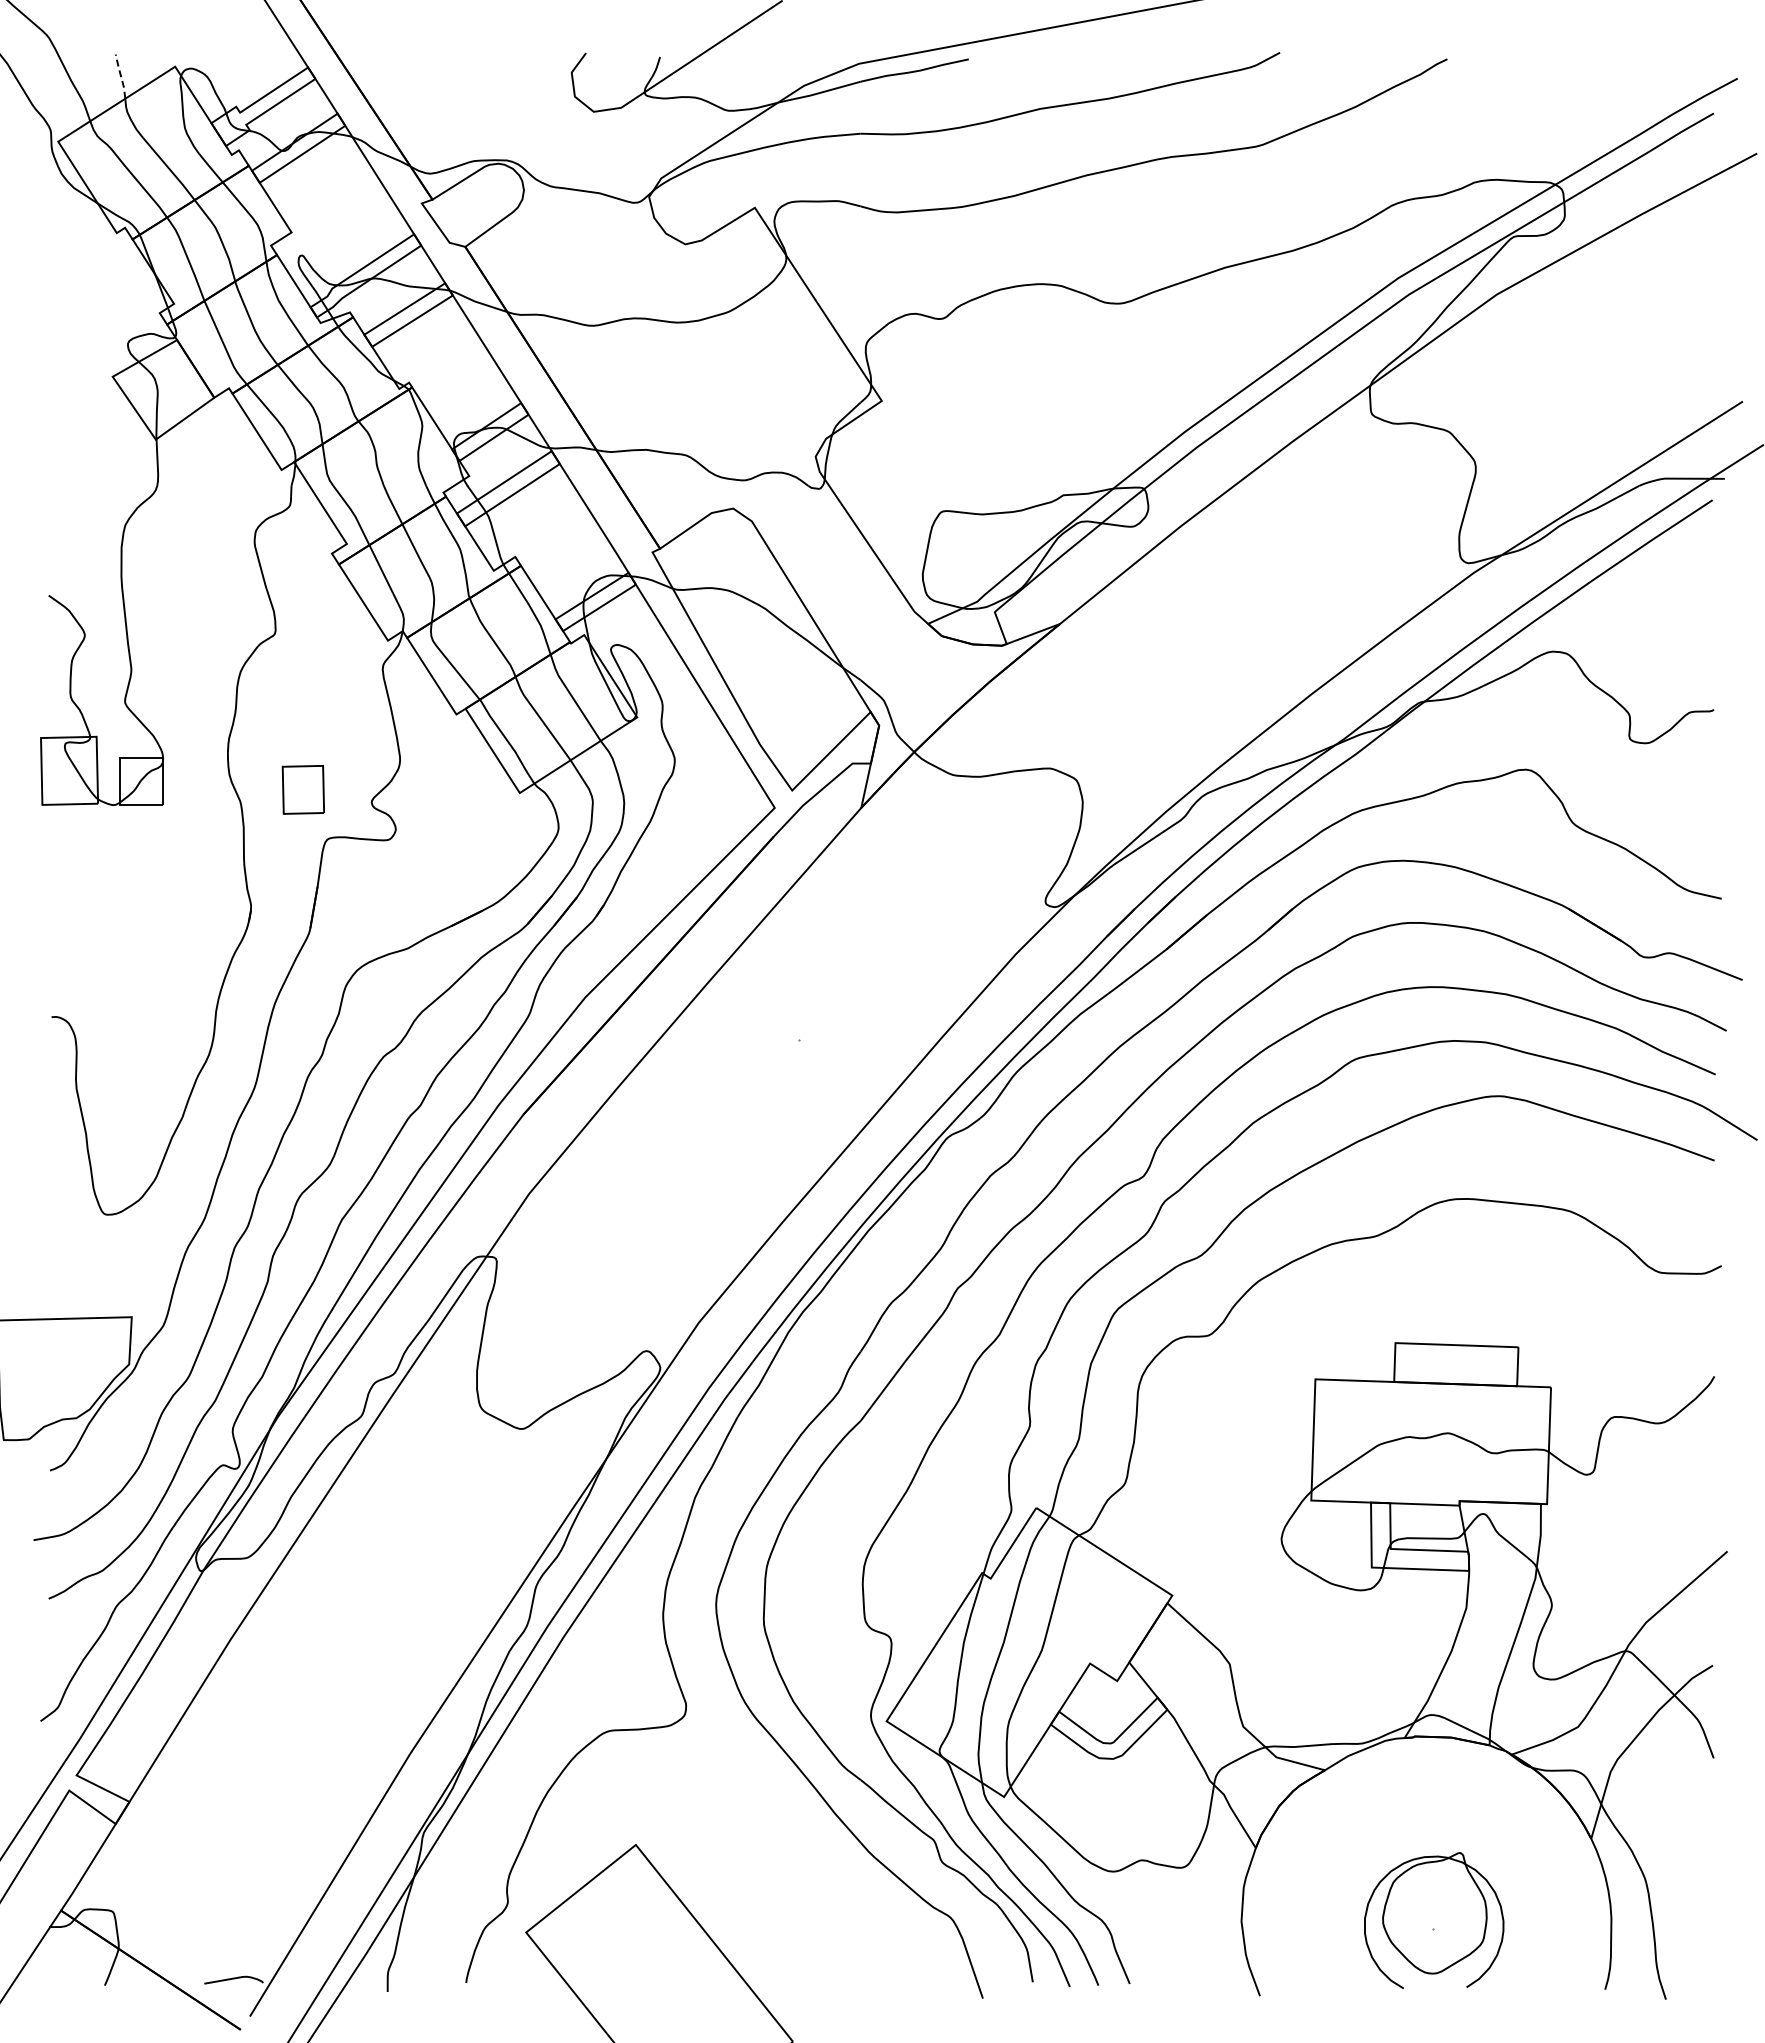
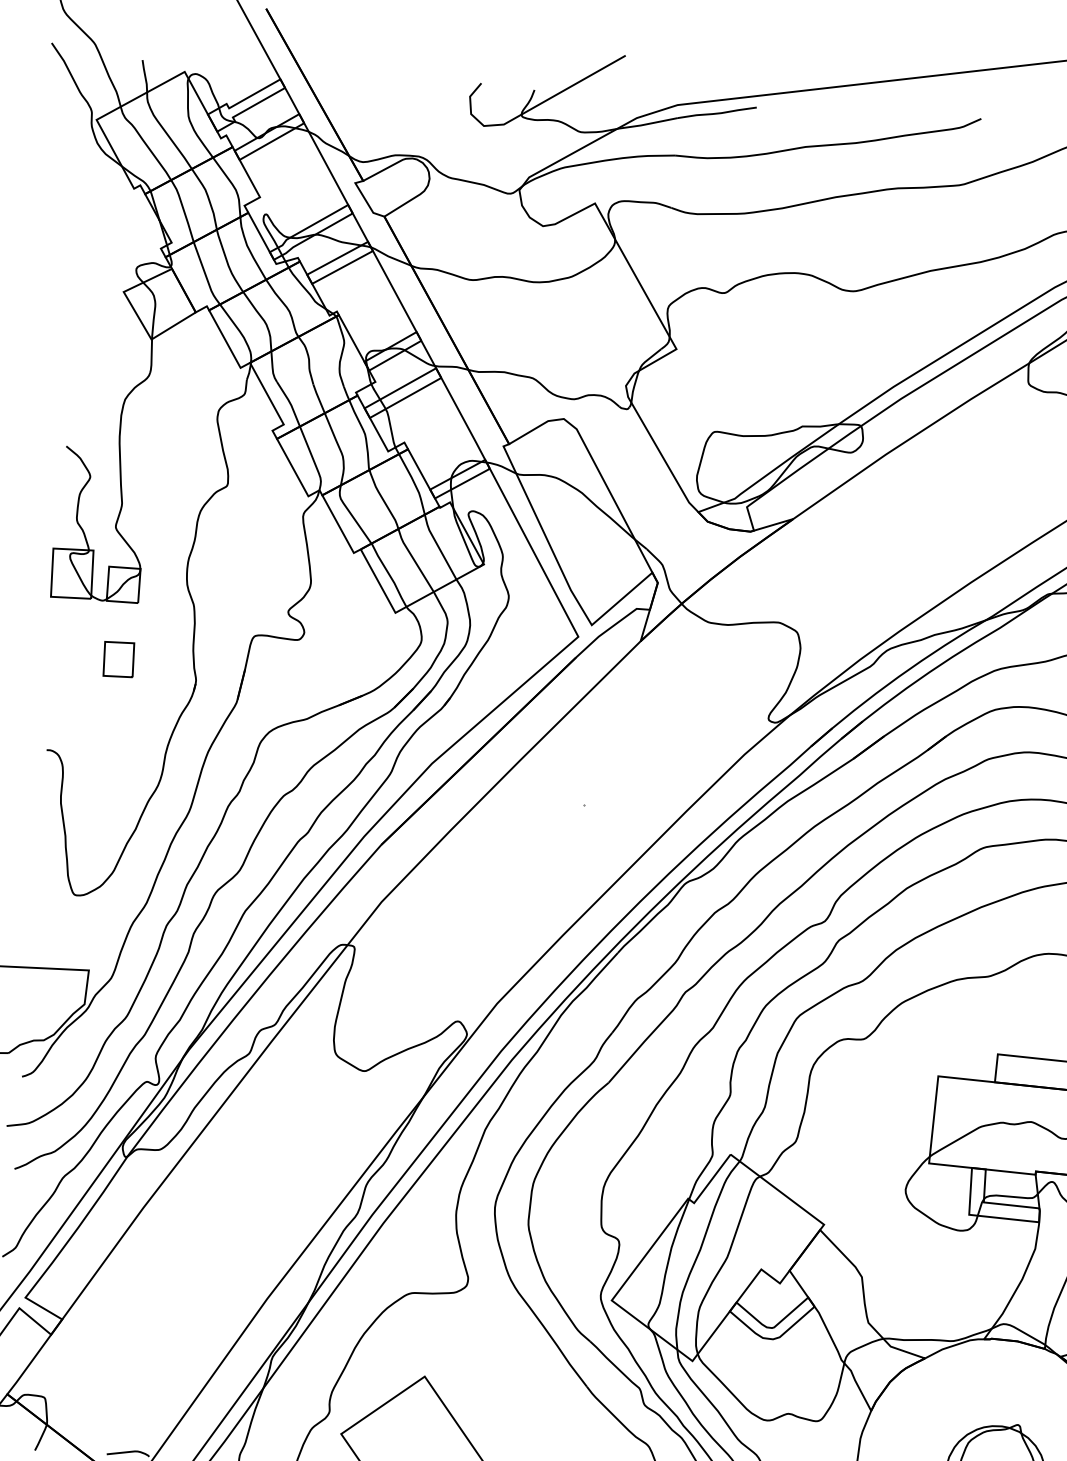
line: (120, 75) -> (144, 75), dashed -> solid
part: (302, 789) -> (118, 659), moved

